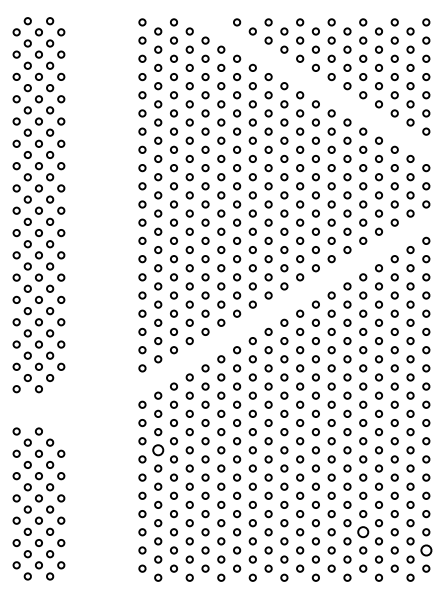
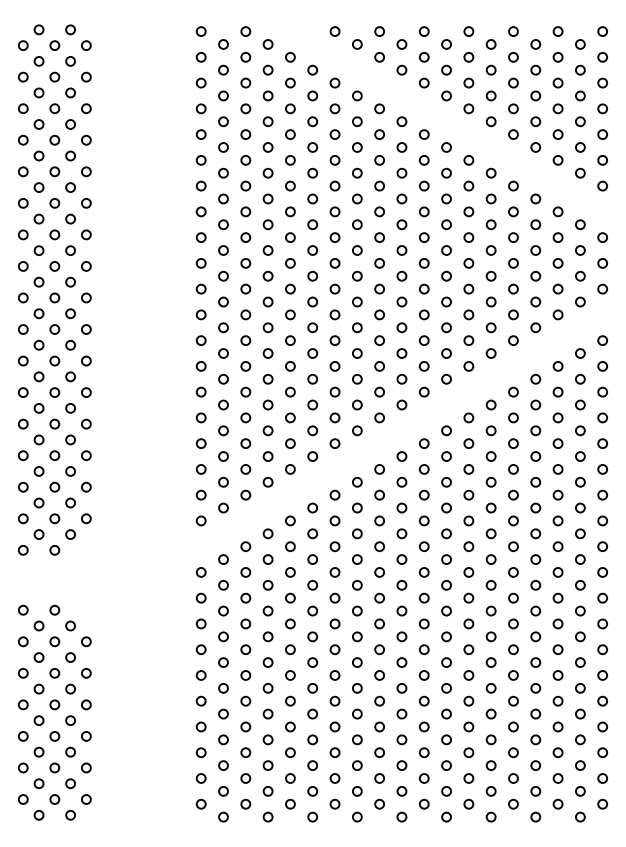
circle: (158, 450) -> (223, 636), size x0.62
circle: (363, 532) -> (513, 752), size x0.62
circle: (426, 550) -> (602, 778), size x0.62

